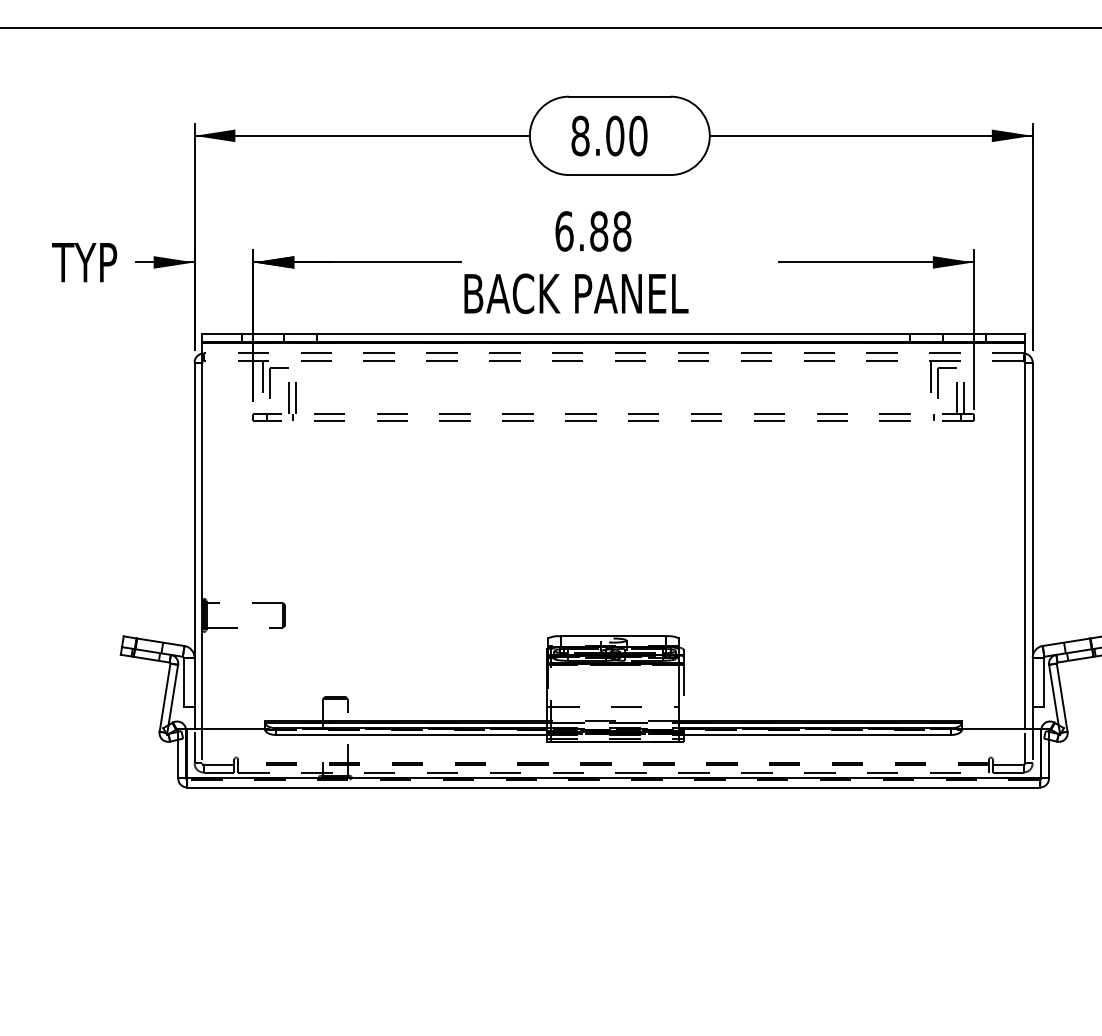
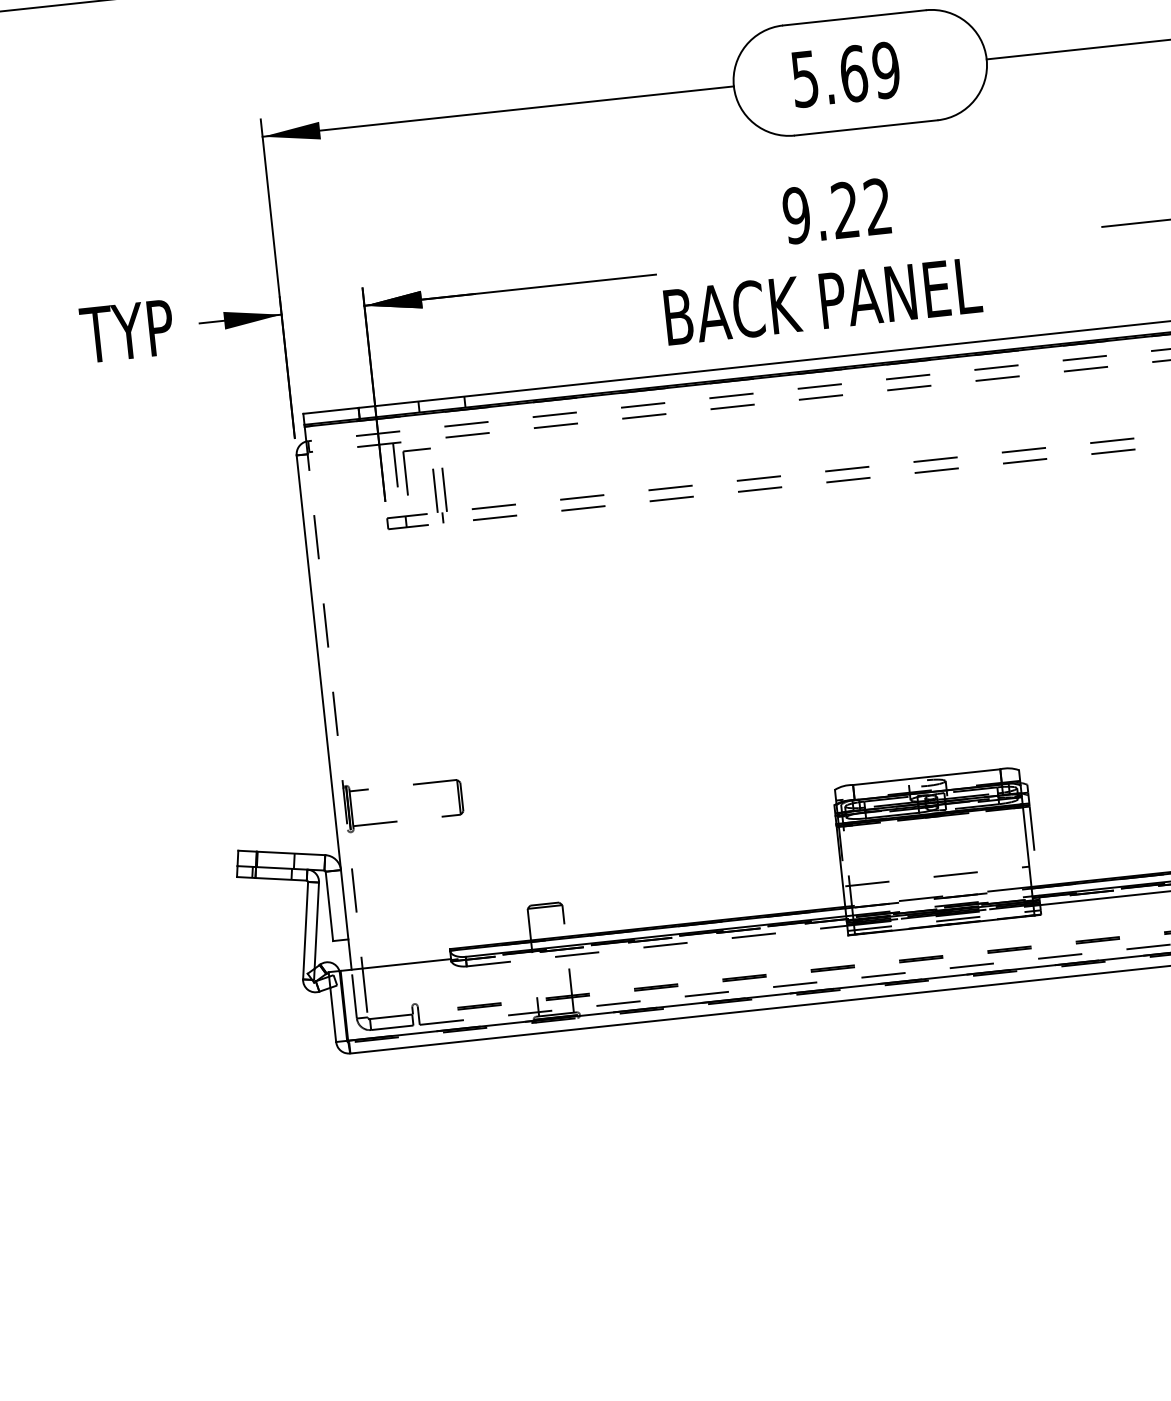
text: (609, 135) -> (845, 73), 8.00 -> 5.69
text: (593, 231) -> (837, 211), 6.88 -> 9.22
line: (202, 535) -> (333, 697), solid -> dashed
line: (411, 734) -> (657, 945), solid -> dashed

